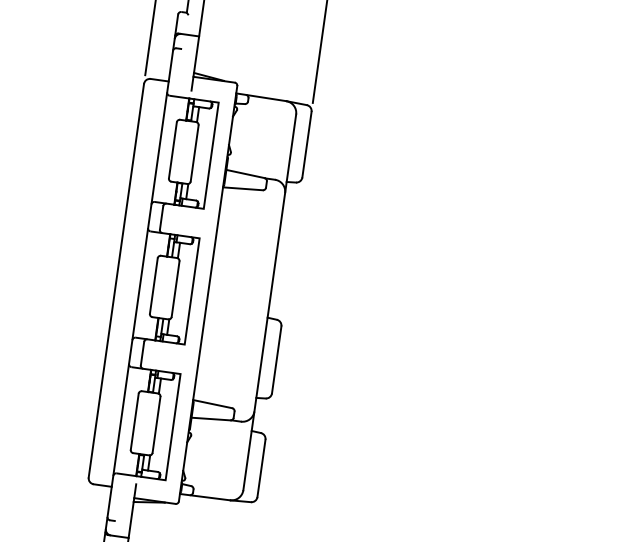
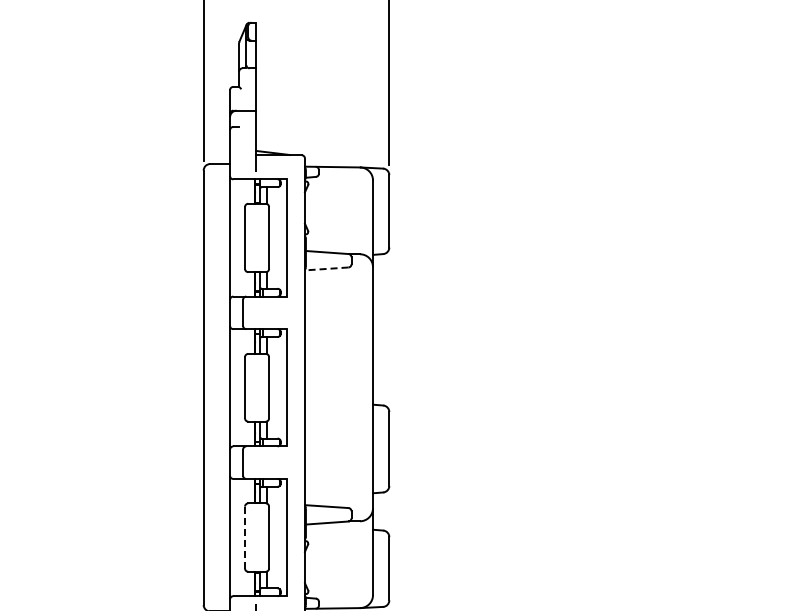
line: (242, 188) -> (326, 268), solid -> dashed
line: (135, 421) -> (245, 537), solid -> dashed

